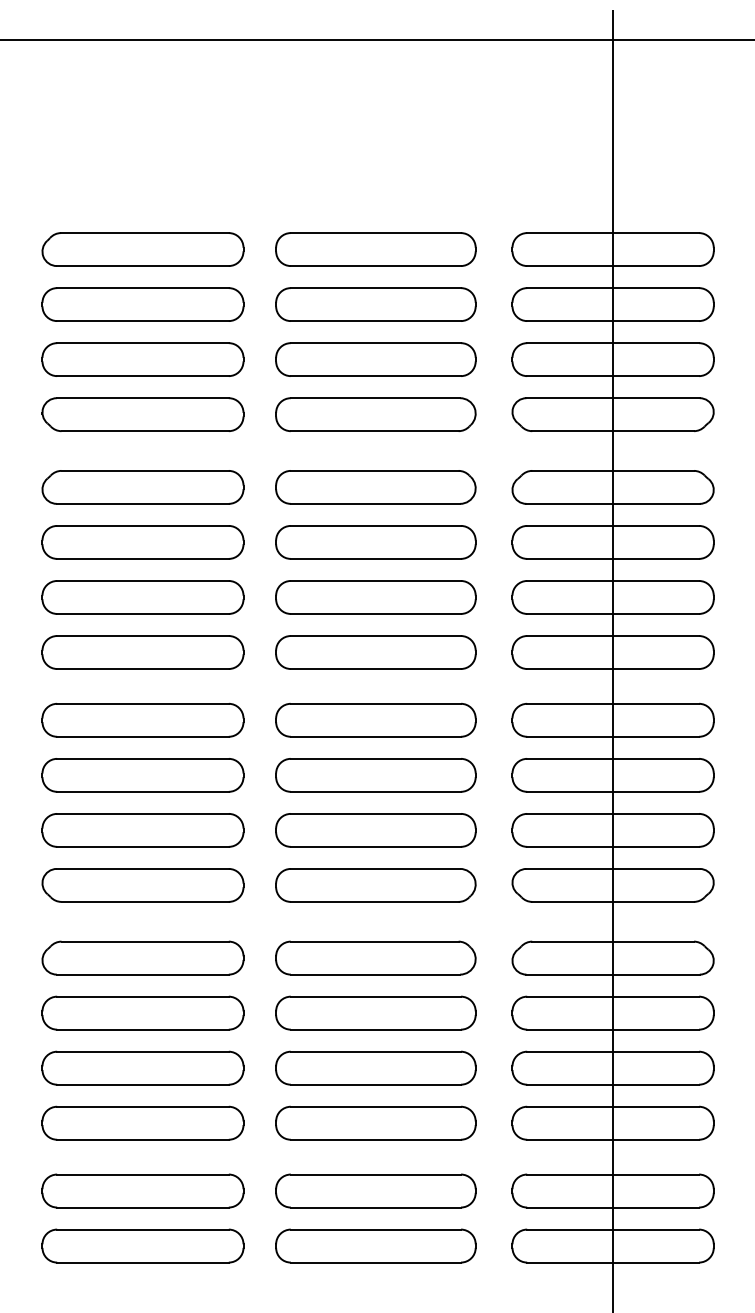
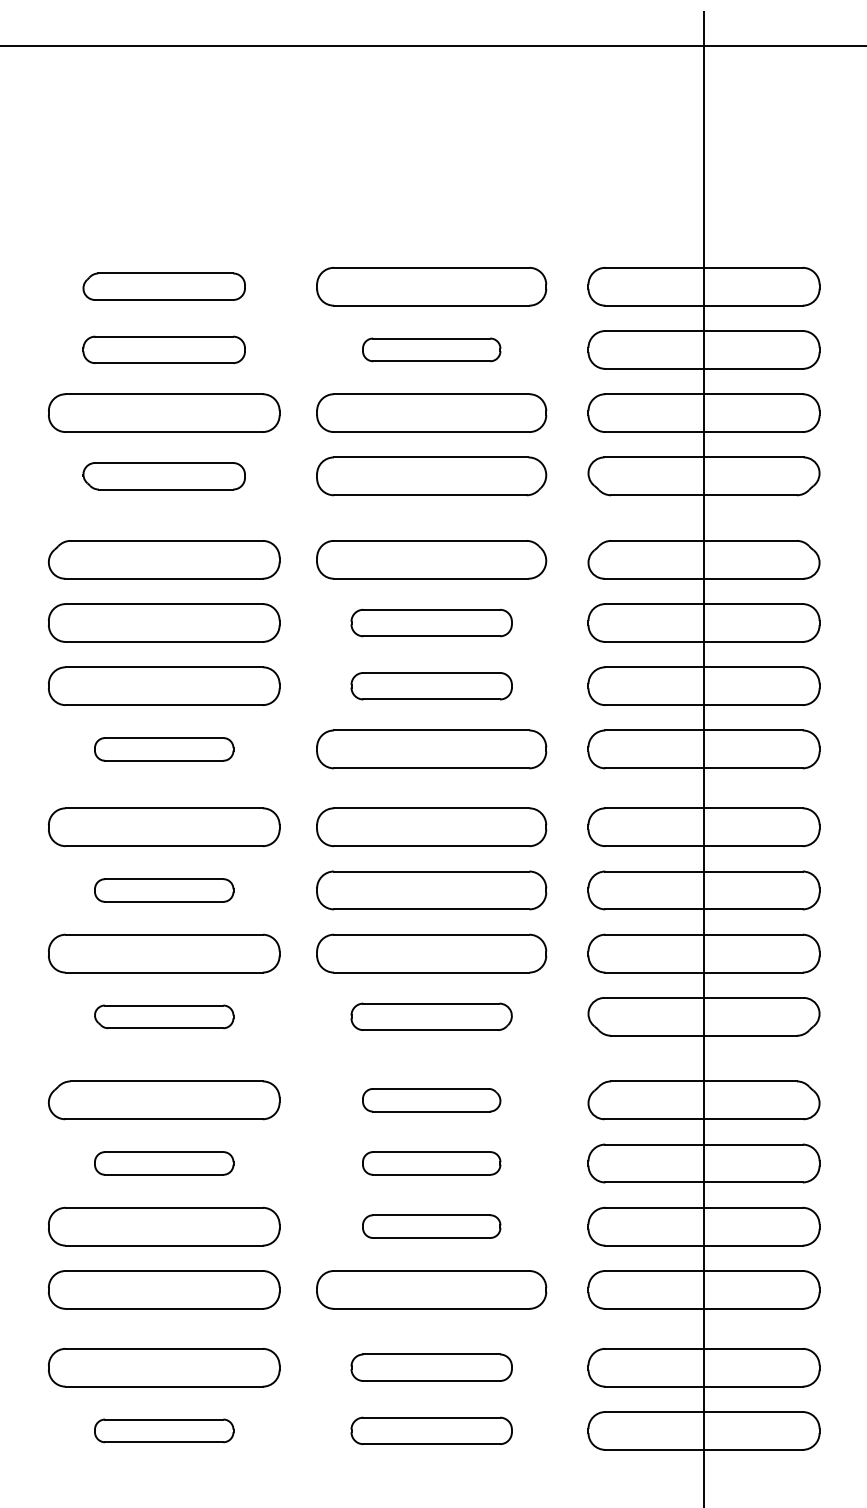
part: (142, 249) -> (163, 286), size x0.7
part: (142, 304) -> (163, 349), size x0.7
part: (375, 304) -> (431, 349), size x0.6
part: (142, 414) -> (163, 476), size x0.7
part: (375, 542) -> (431, 623), size x0.7
part: (375, 597) -> (431, 686), size x0.7
part: (142, 652) -> (163, 749), size x0.6
part: (142, 775) -> (163, 890), size x0.6
part: (142, 885) -> (163, 1016), size x0.6
part: (375, 885) -> (431, 1016), size x0.7
part: (375, 957) -> (431, 1099), size x0.6
part: (142, 1012) -> (163, 1162), size x0.6
part: (375, 1012) -> (431, 1162), size x0.6
part: (375, 1067) -> (431, 1225), size x0.6
part: (375, 1190) -> (431, 1367), size x0.7
part: (142, 1245) -> (163, 1430), size x0.6
part: (375, 1245) -> (431, 1430), size x0.7

